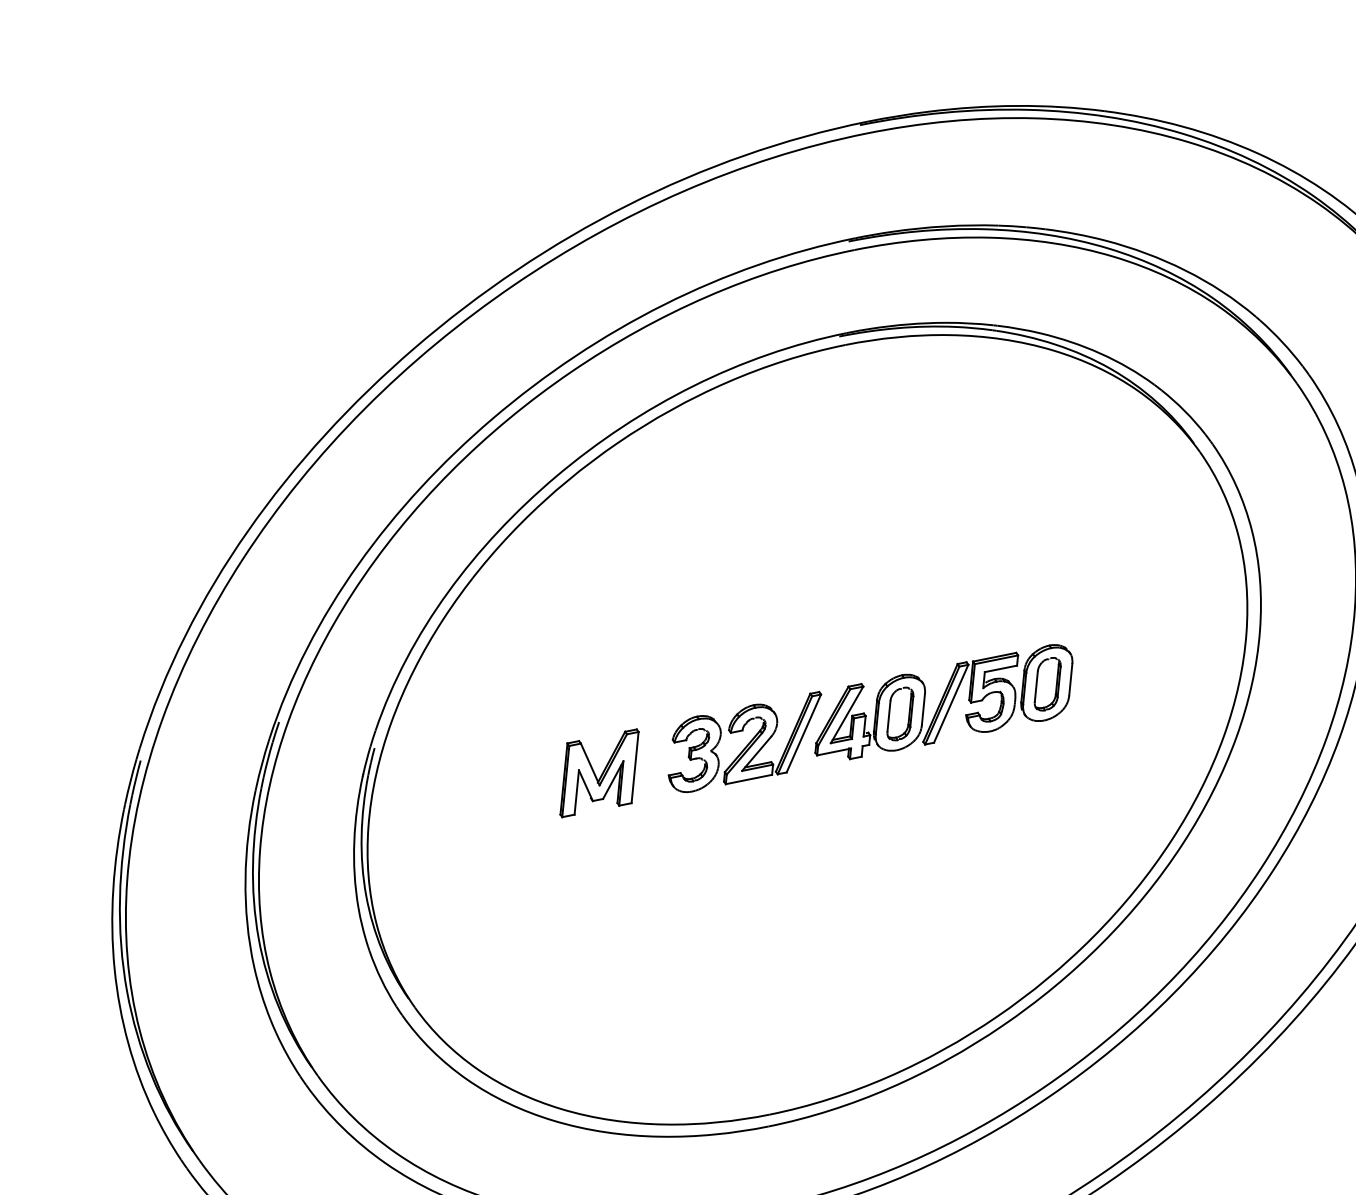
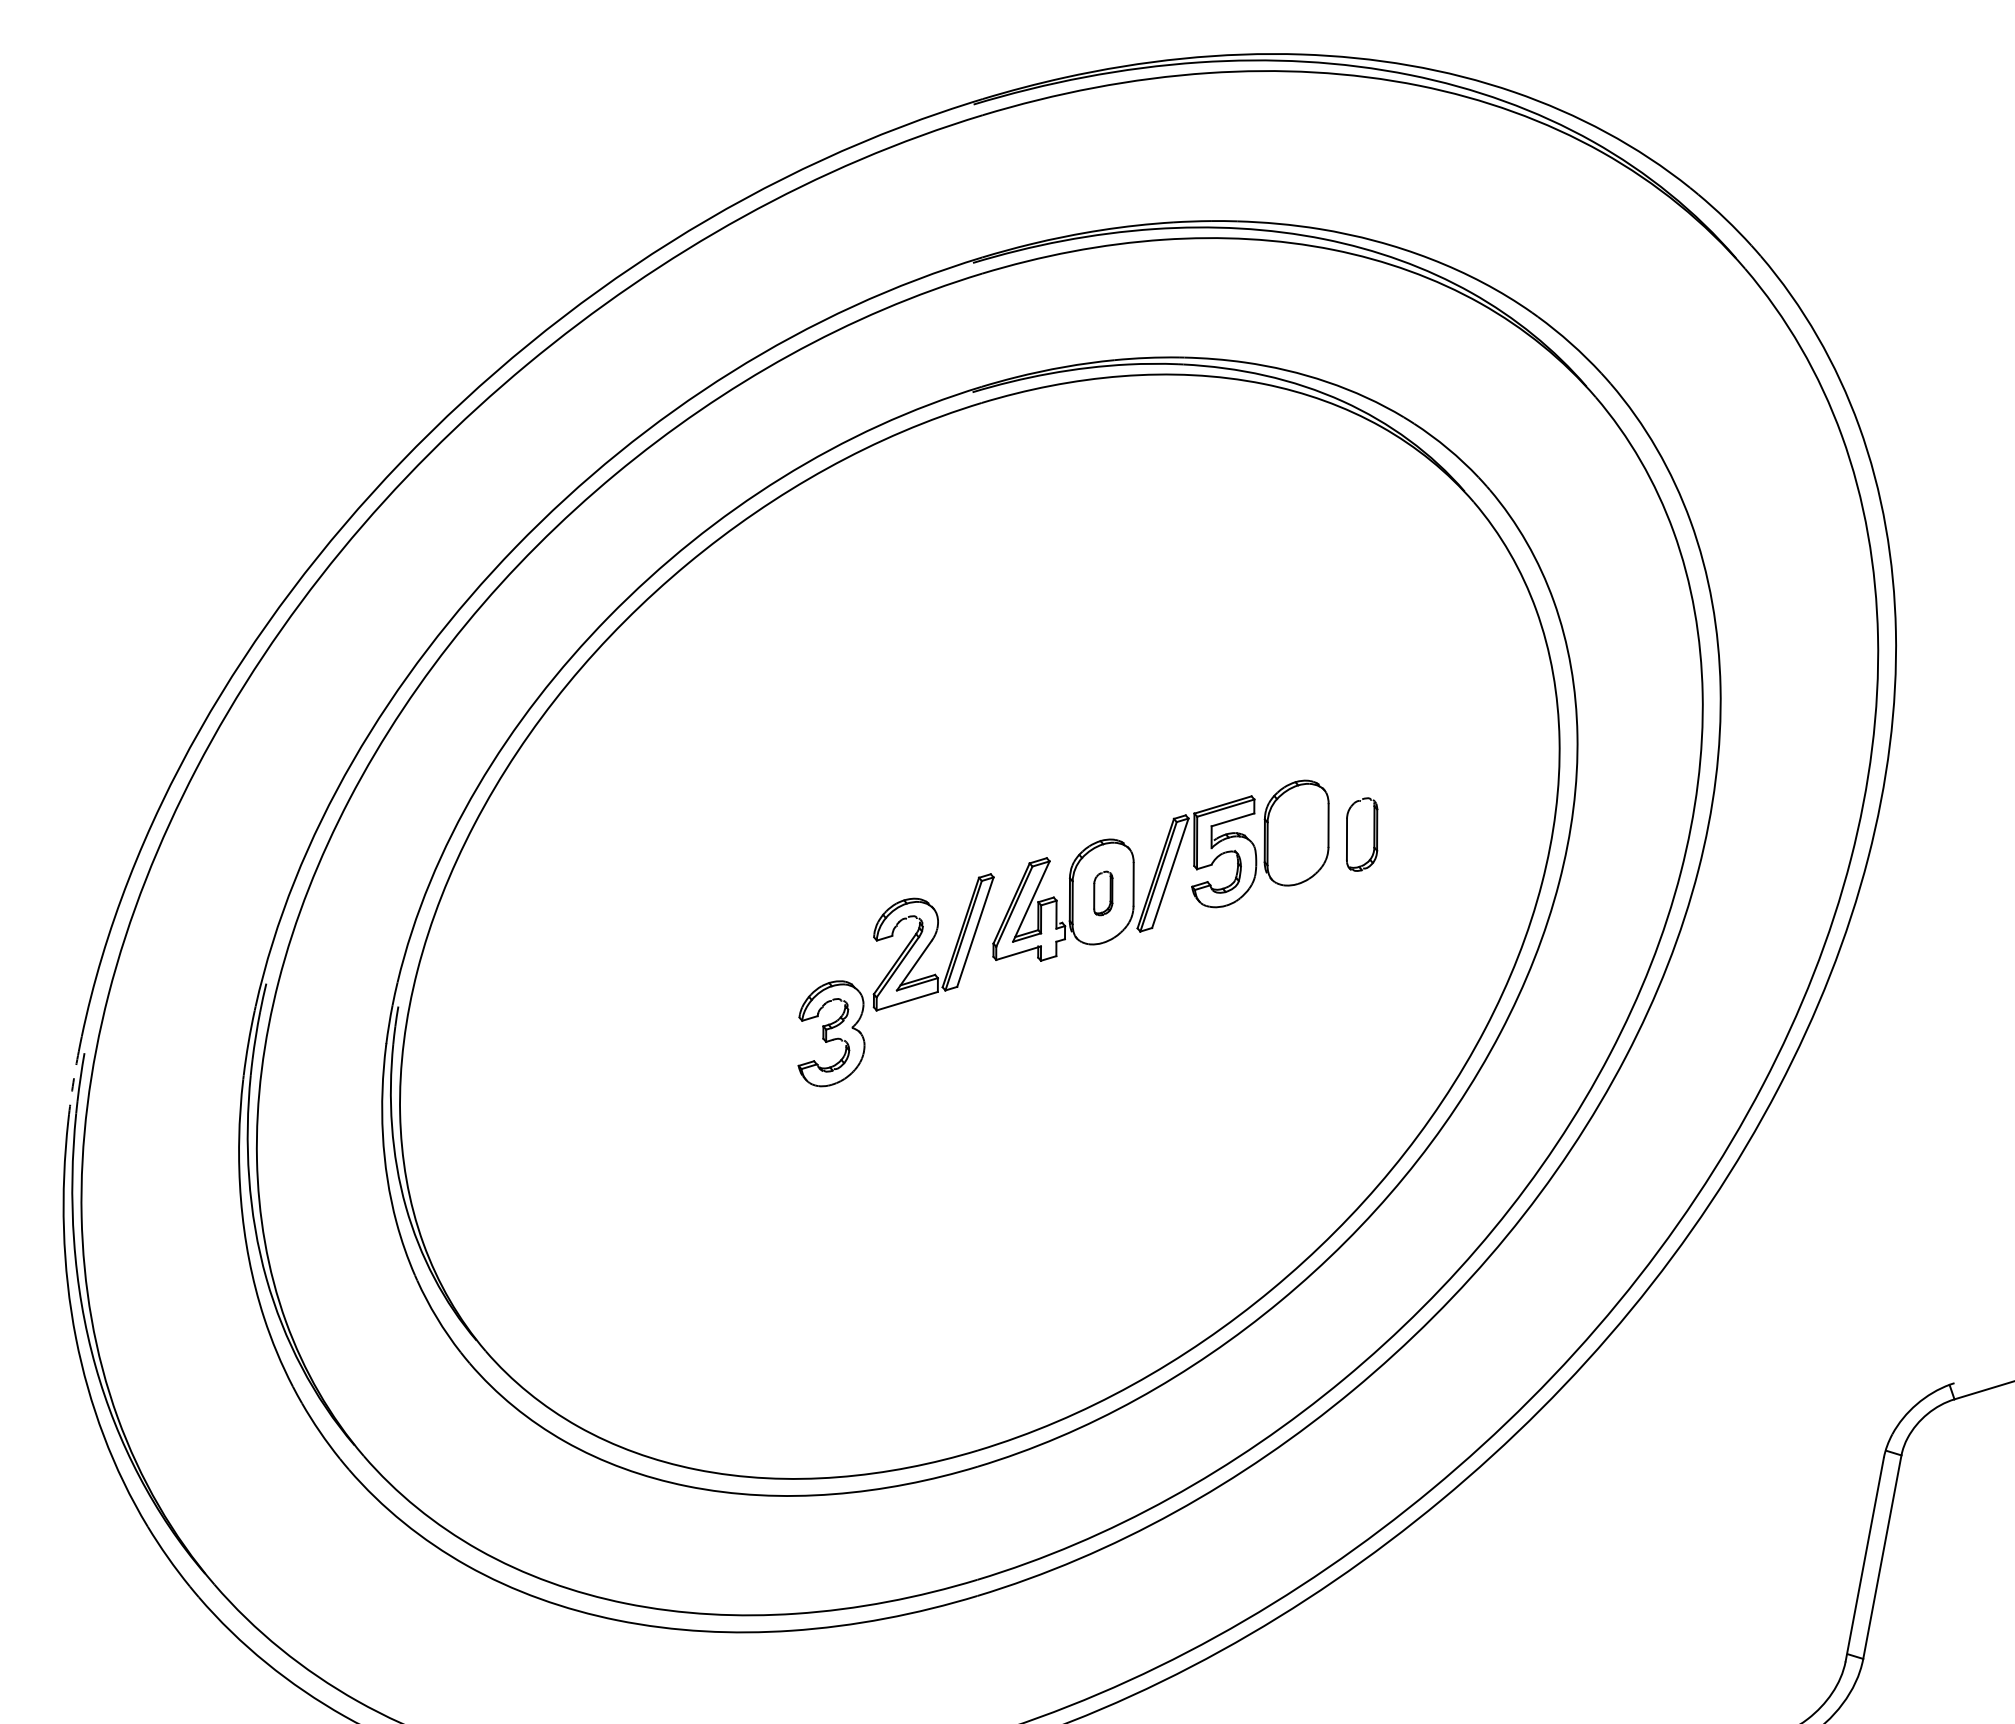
part: (1056, 684) -> (1373, 834), moved
part: (900, 714) -> (1103, 893), size x0.6
part: (695, 753) -> (831, 1033), moved
part: (599, 773) -> (704, 1011), removed
arc: (130, 781) -> (73, 1082), solid -> dashed

